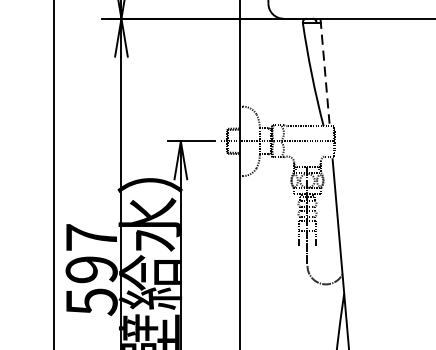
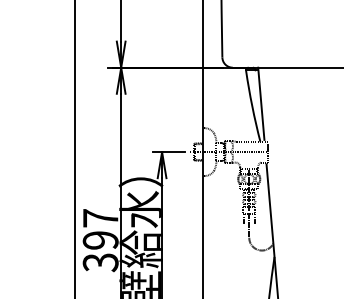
line: (325, 72) -> (261, 104), dashed -> solid
text: (91, 301) -> (100, 262), 597 -> 397

